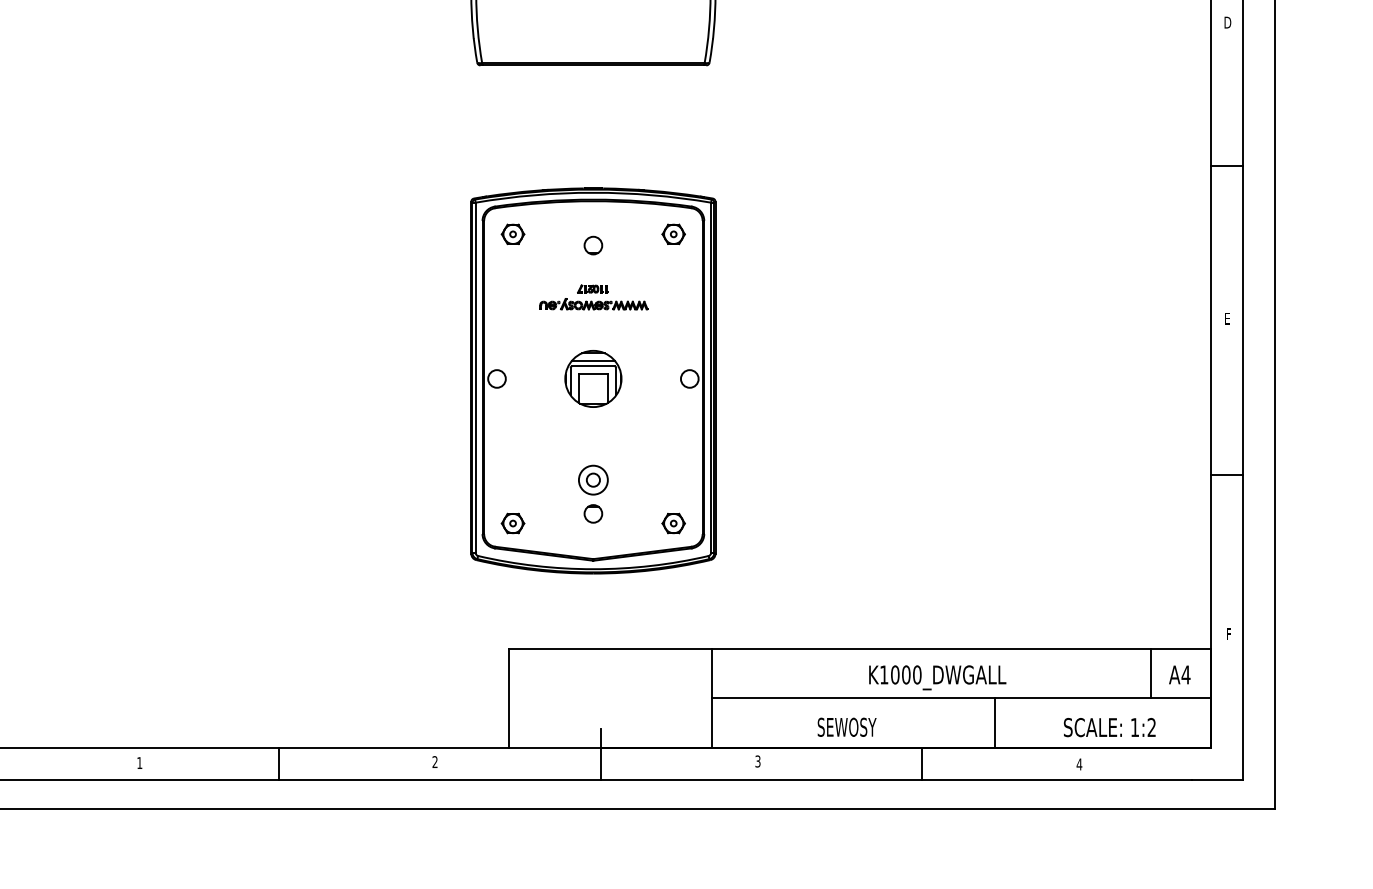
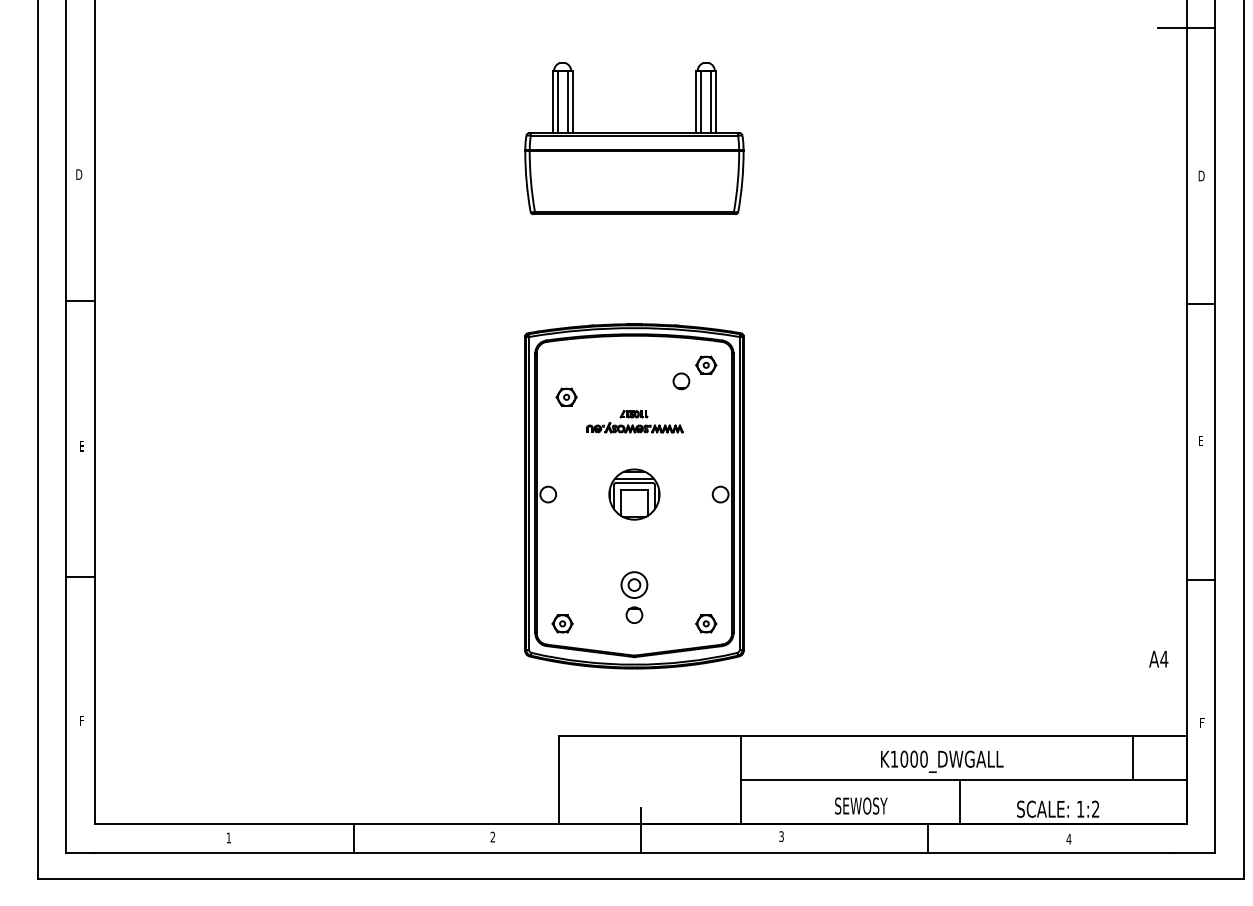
part: (512, 233) -> (566, 396), moved
part: (593, 245) -> (681, 381), moved
text: (1179, 674) -> (1158, 658), moved
line: (995, 723) -> (960, 802), moved
text: (1110, 726) -> (1058, 808), moved

